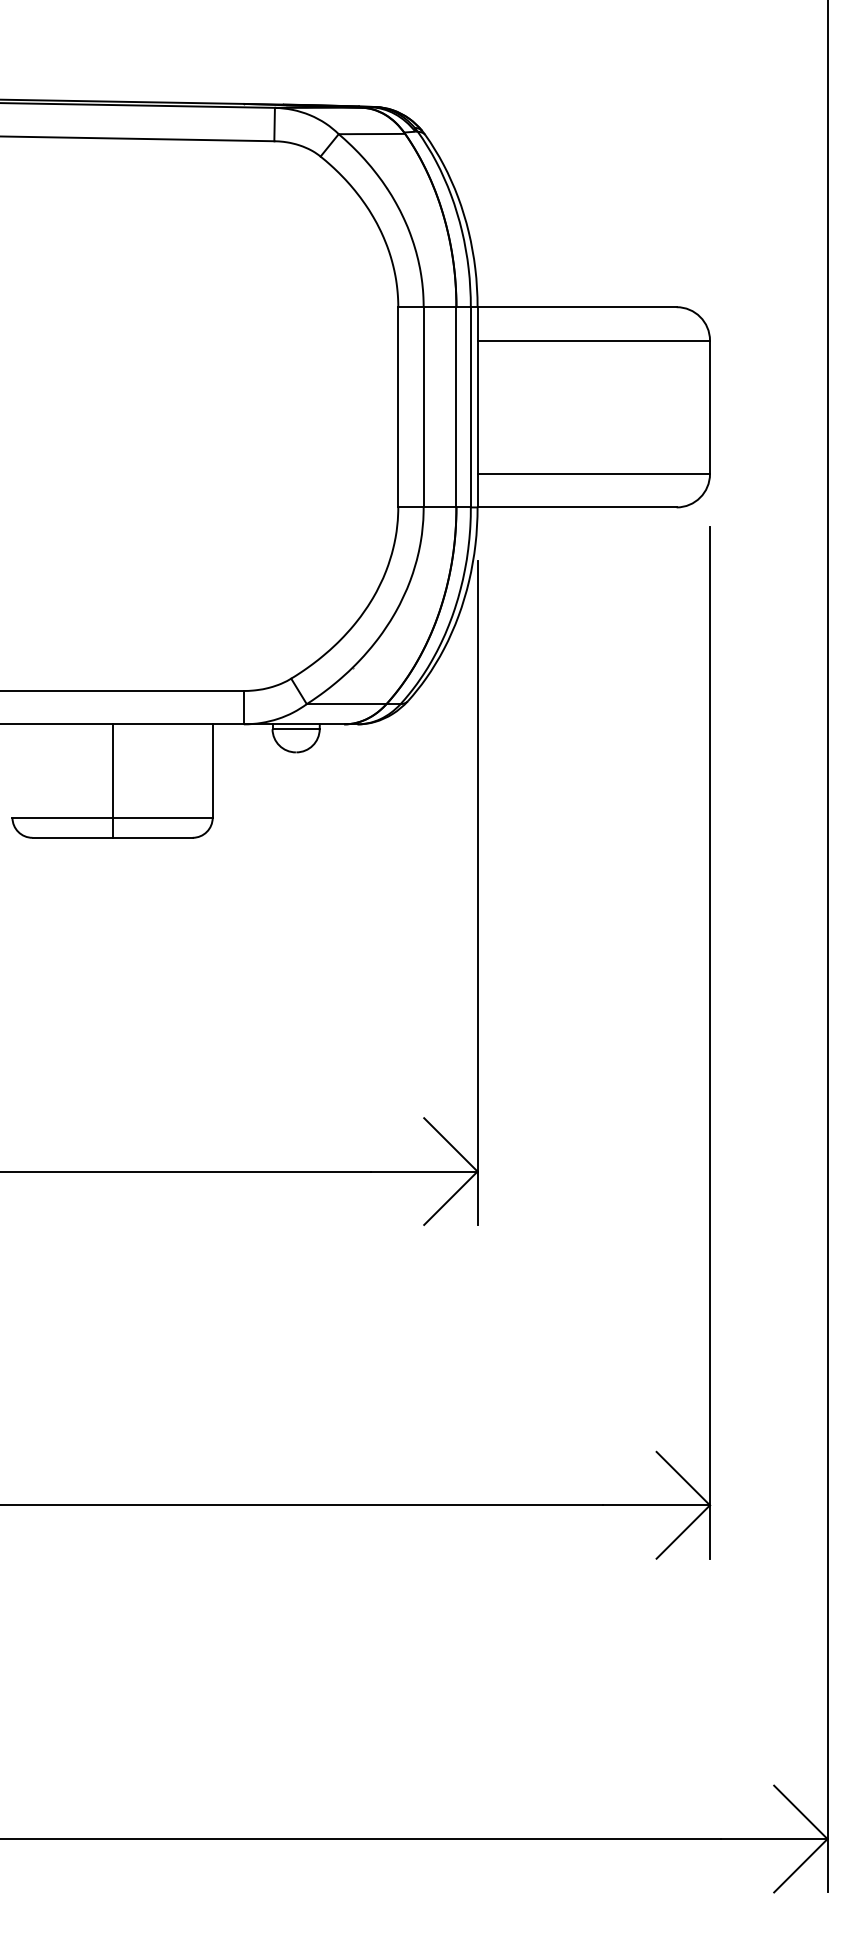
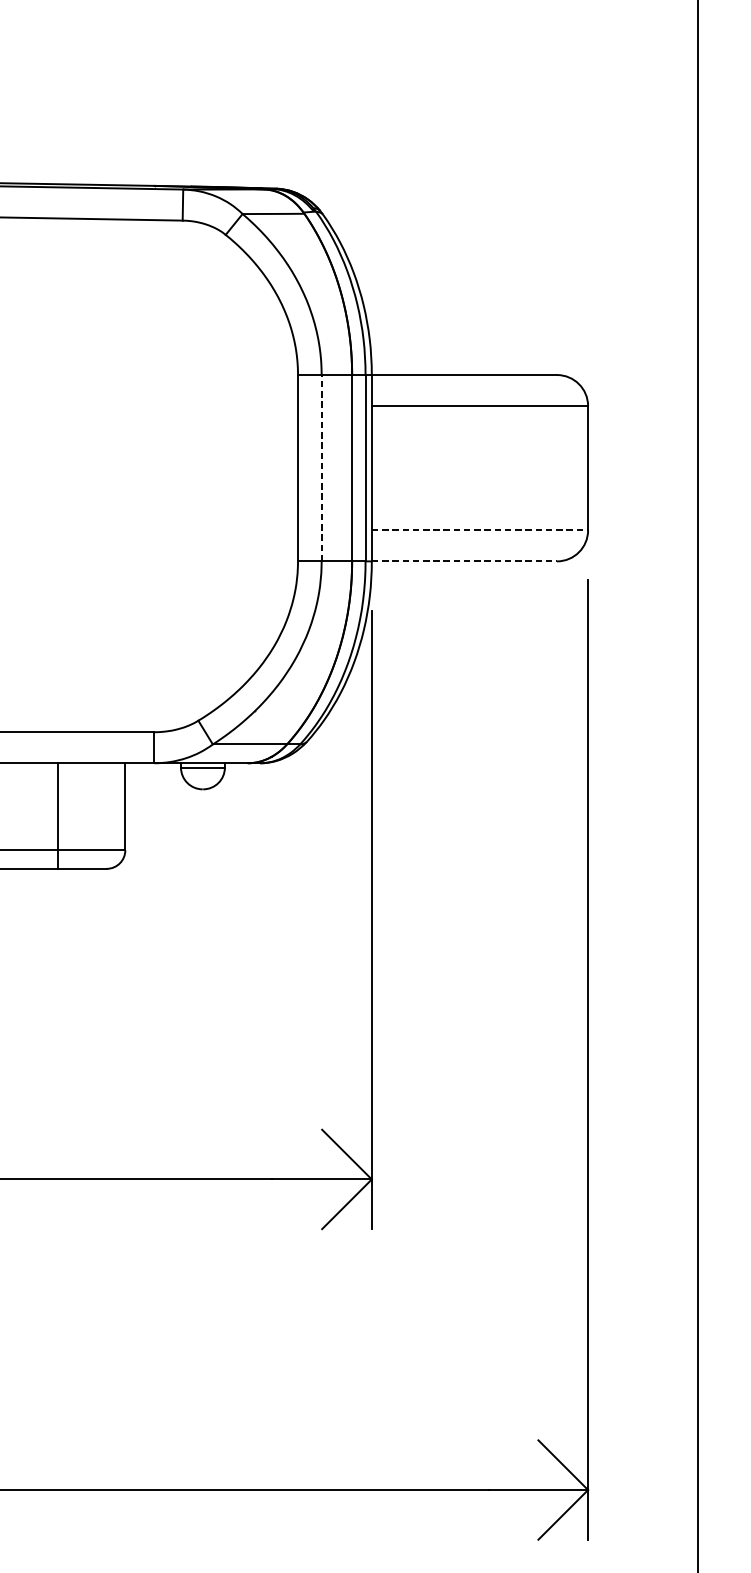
line: (423, 406) -> (321, 467), solid -> dashed
line: (594, 474) -> (480, 530), solid -> dashed
line: (577, 507) -> (464, 561), solid -> dashed
line: (112, 780) -> (58, 815), moved

